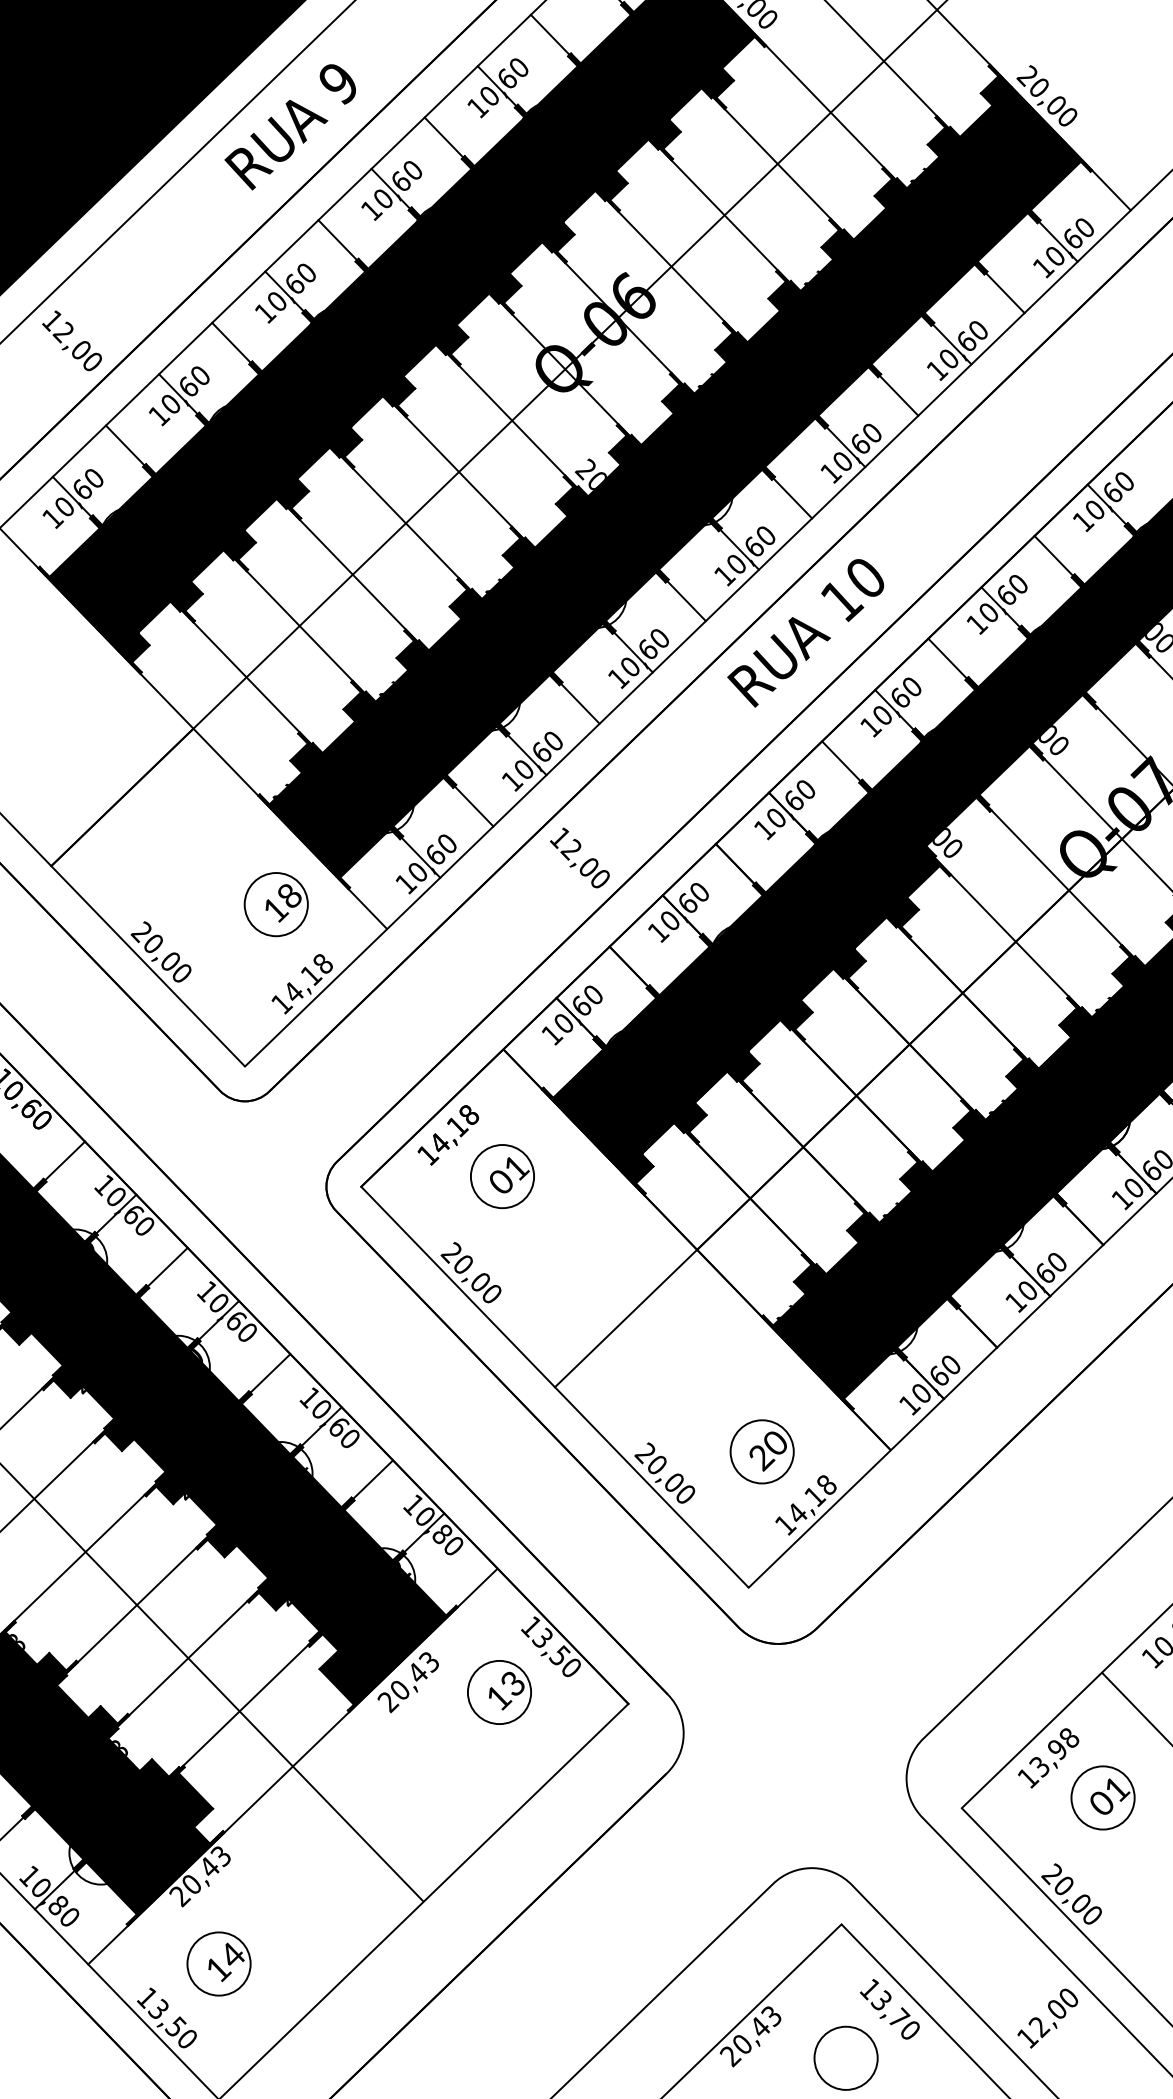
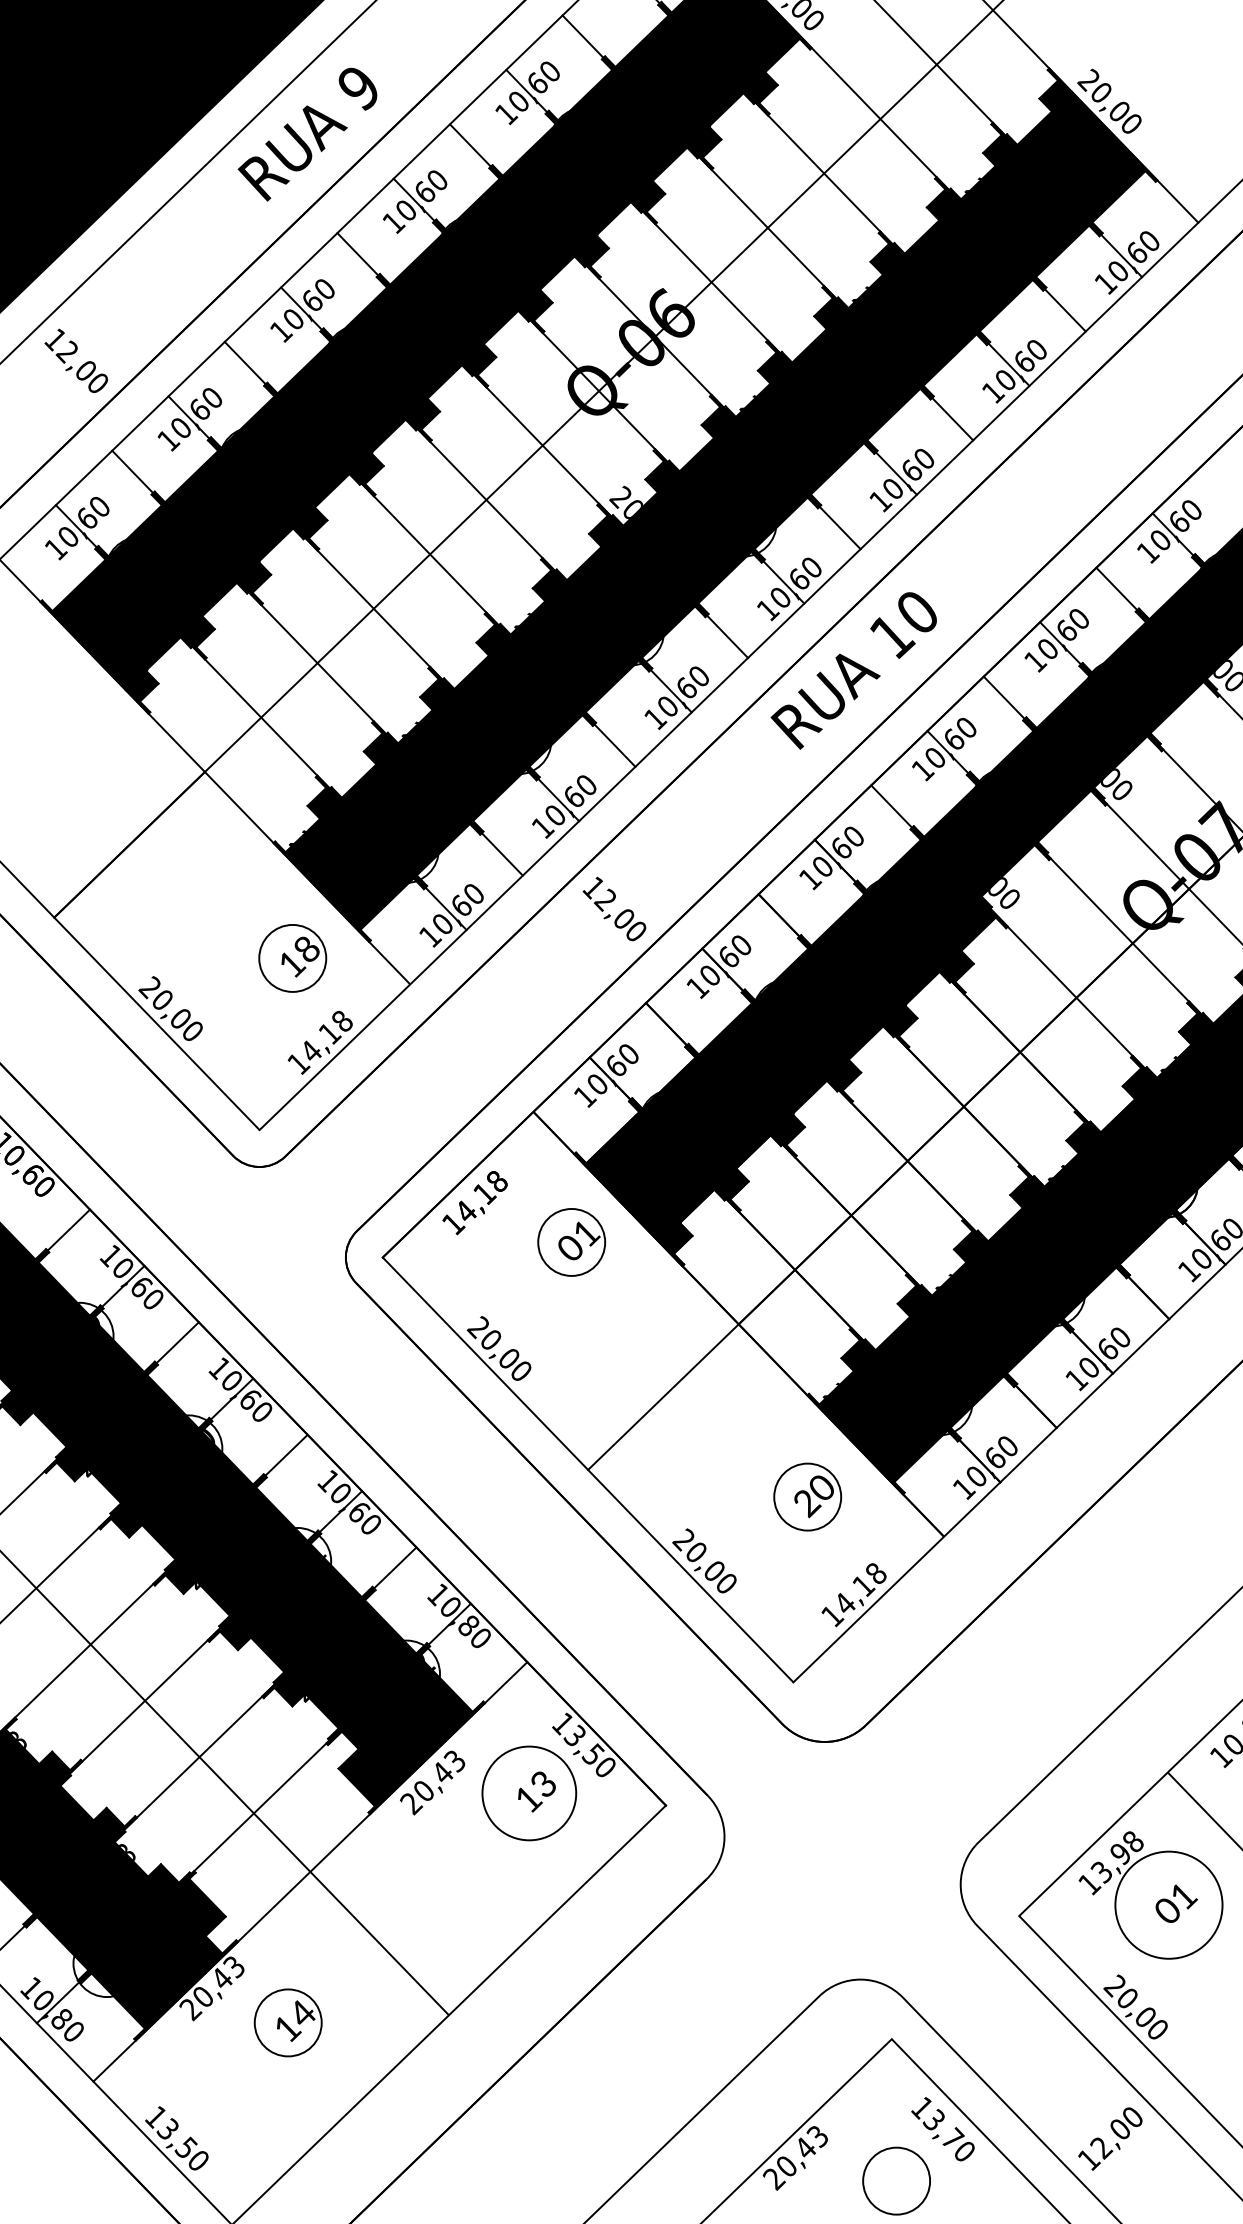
part: (502, 1176) -> (571, 1242), moved
part: (761, 1451) -> (806, 1496), moved
circle: (499, 1692) -> (529, 1793), size x1.4
circle: (1102, 1797) -> (1168, 1904), size x1.6
part: (218, 1963) -> (287, 2022), moved

